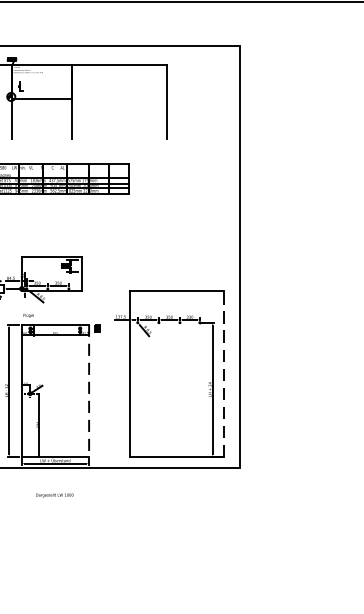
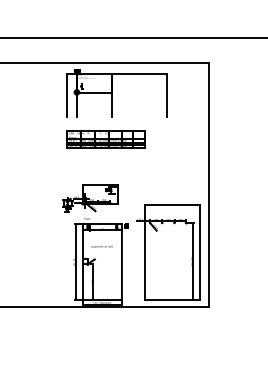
line: (223, 373) -> (199, 252), dashed -> solid
line: (88, 391) -> (121, 262), dashed -> solid
text: (53, 494) -> (101, 246), moved

